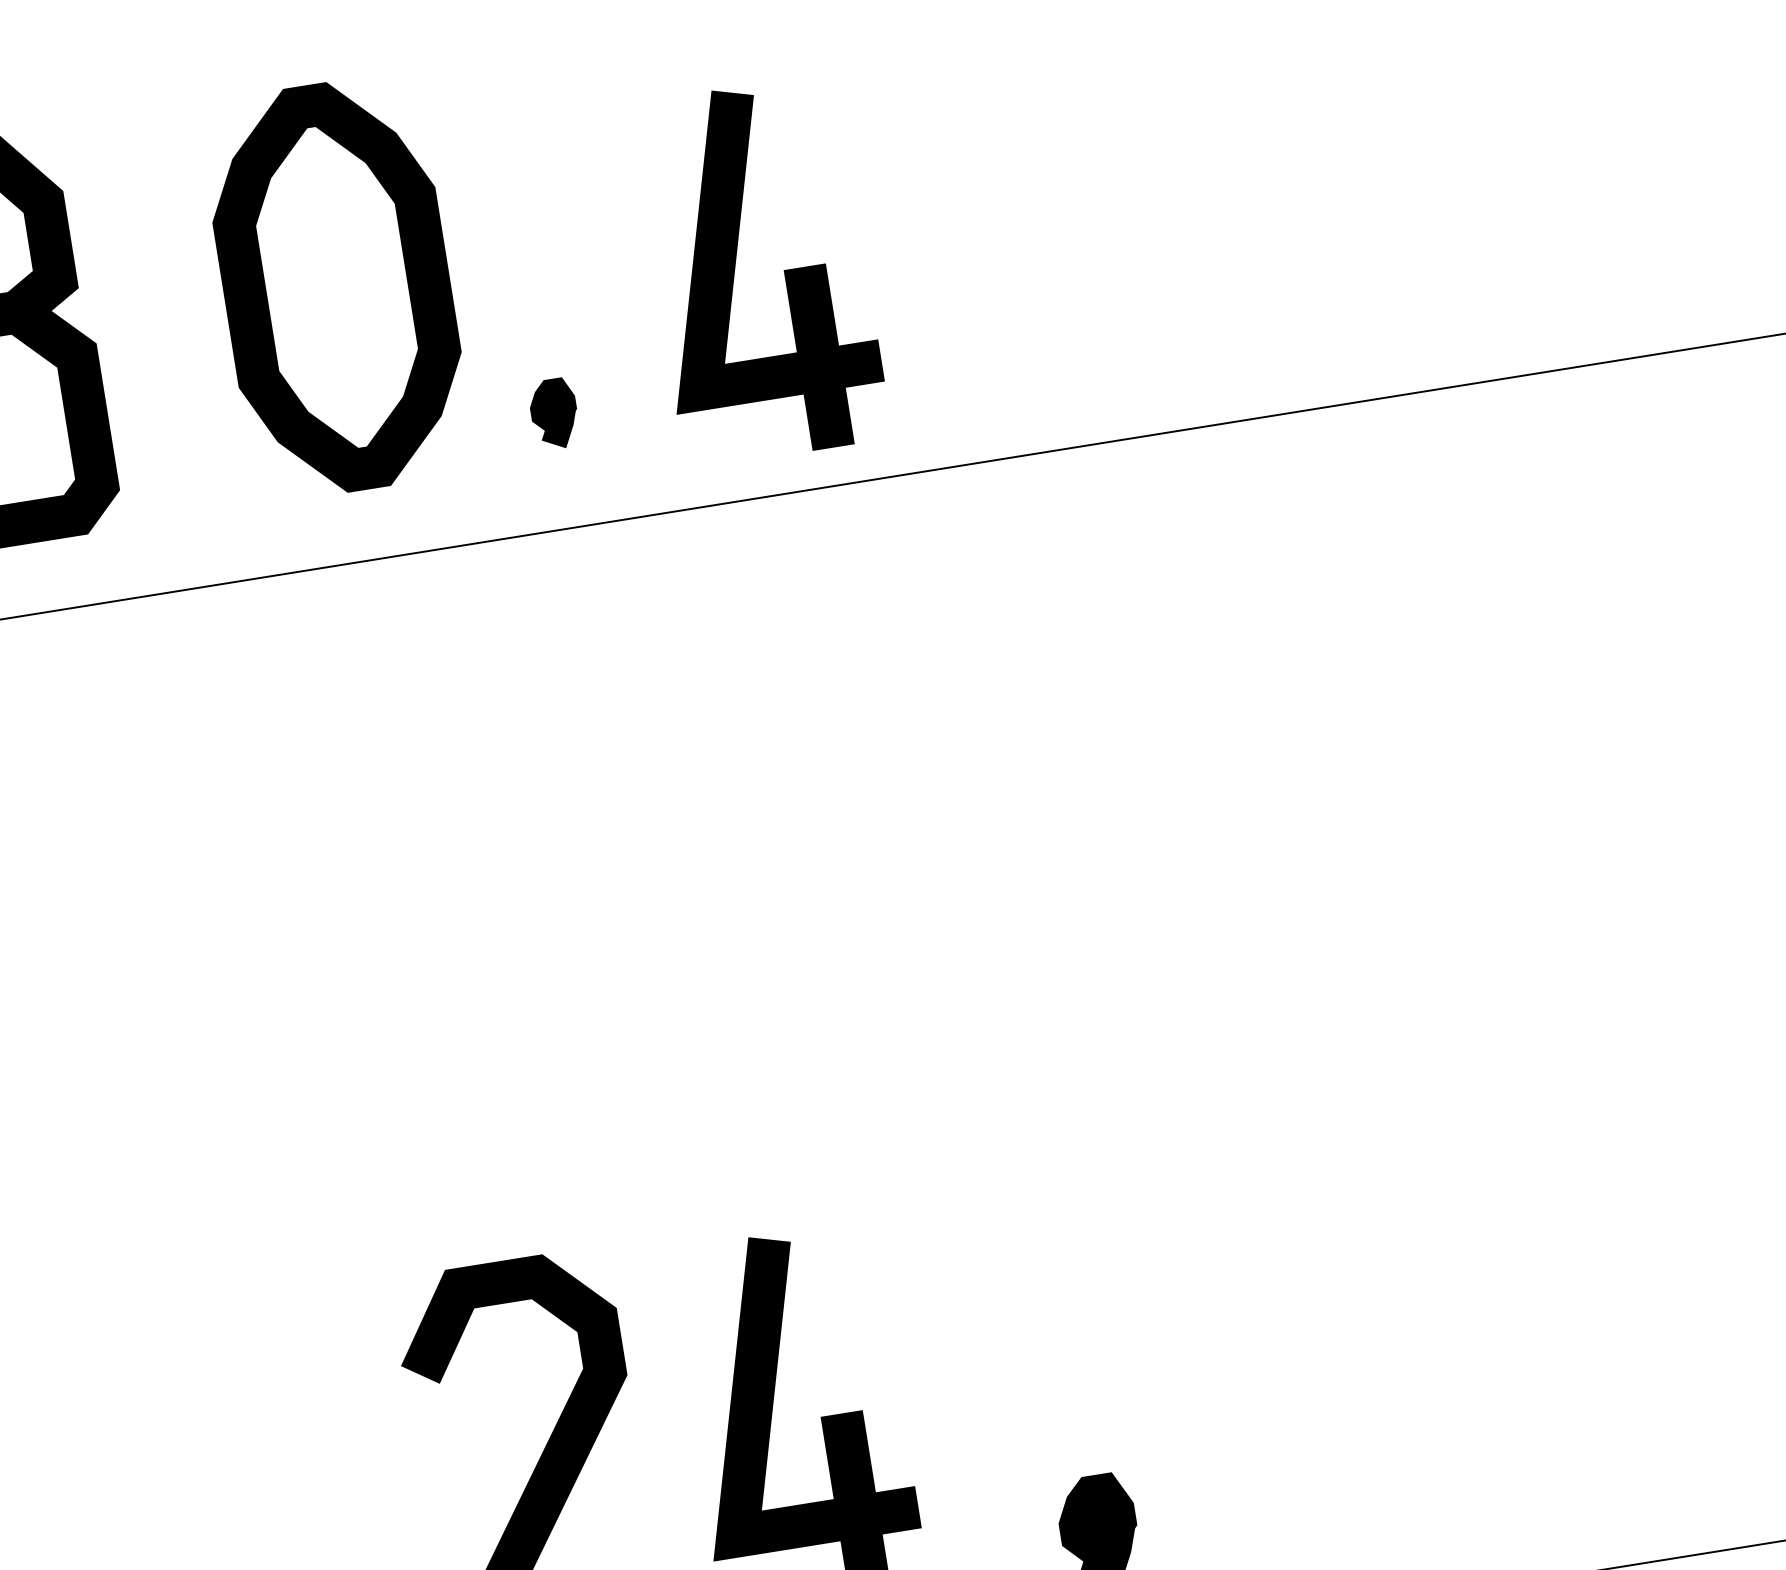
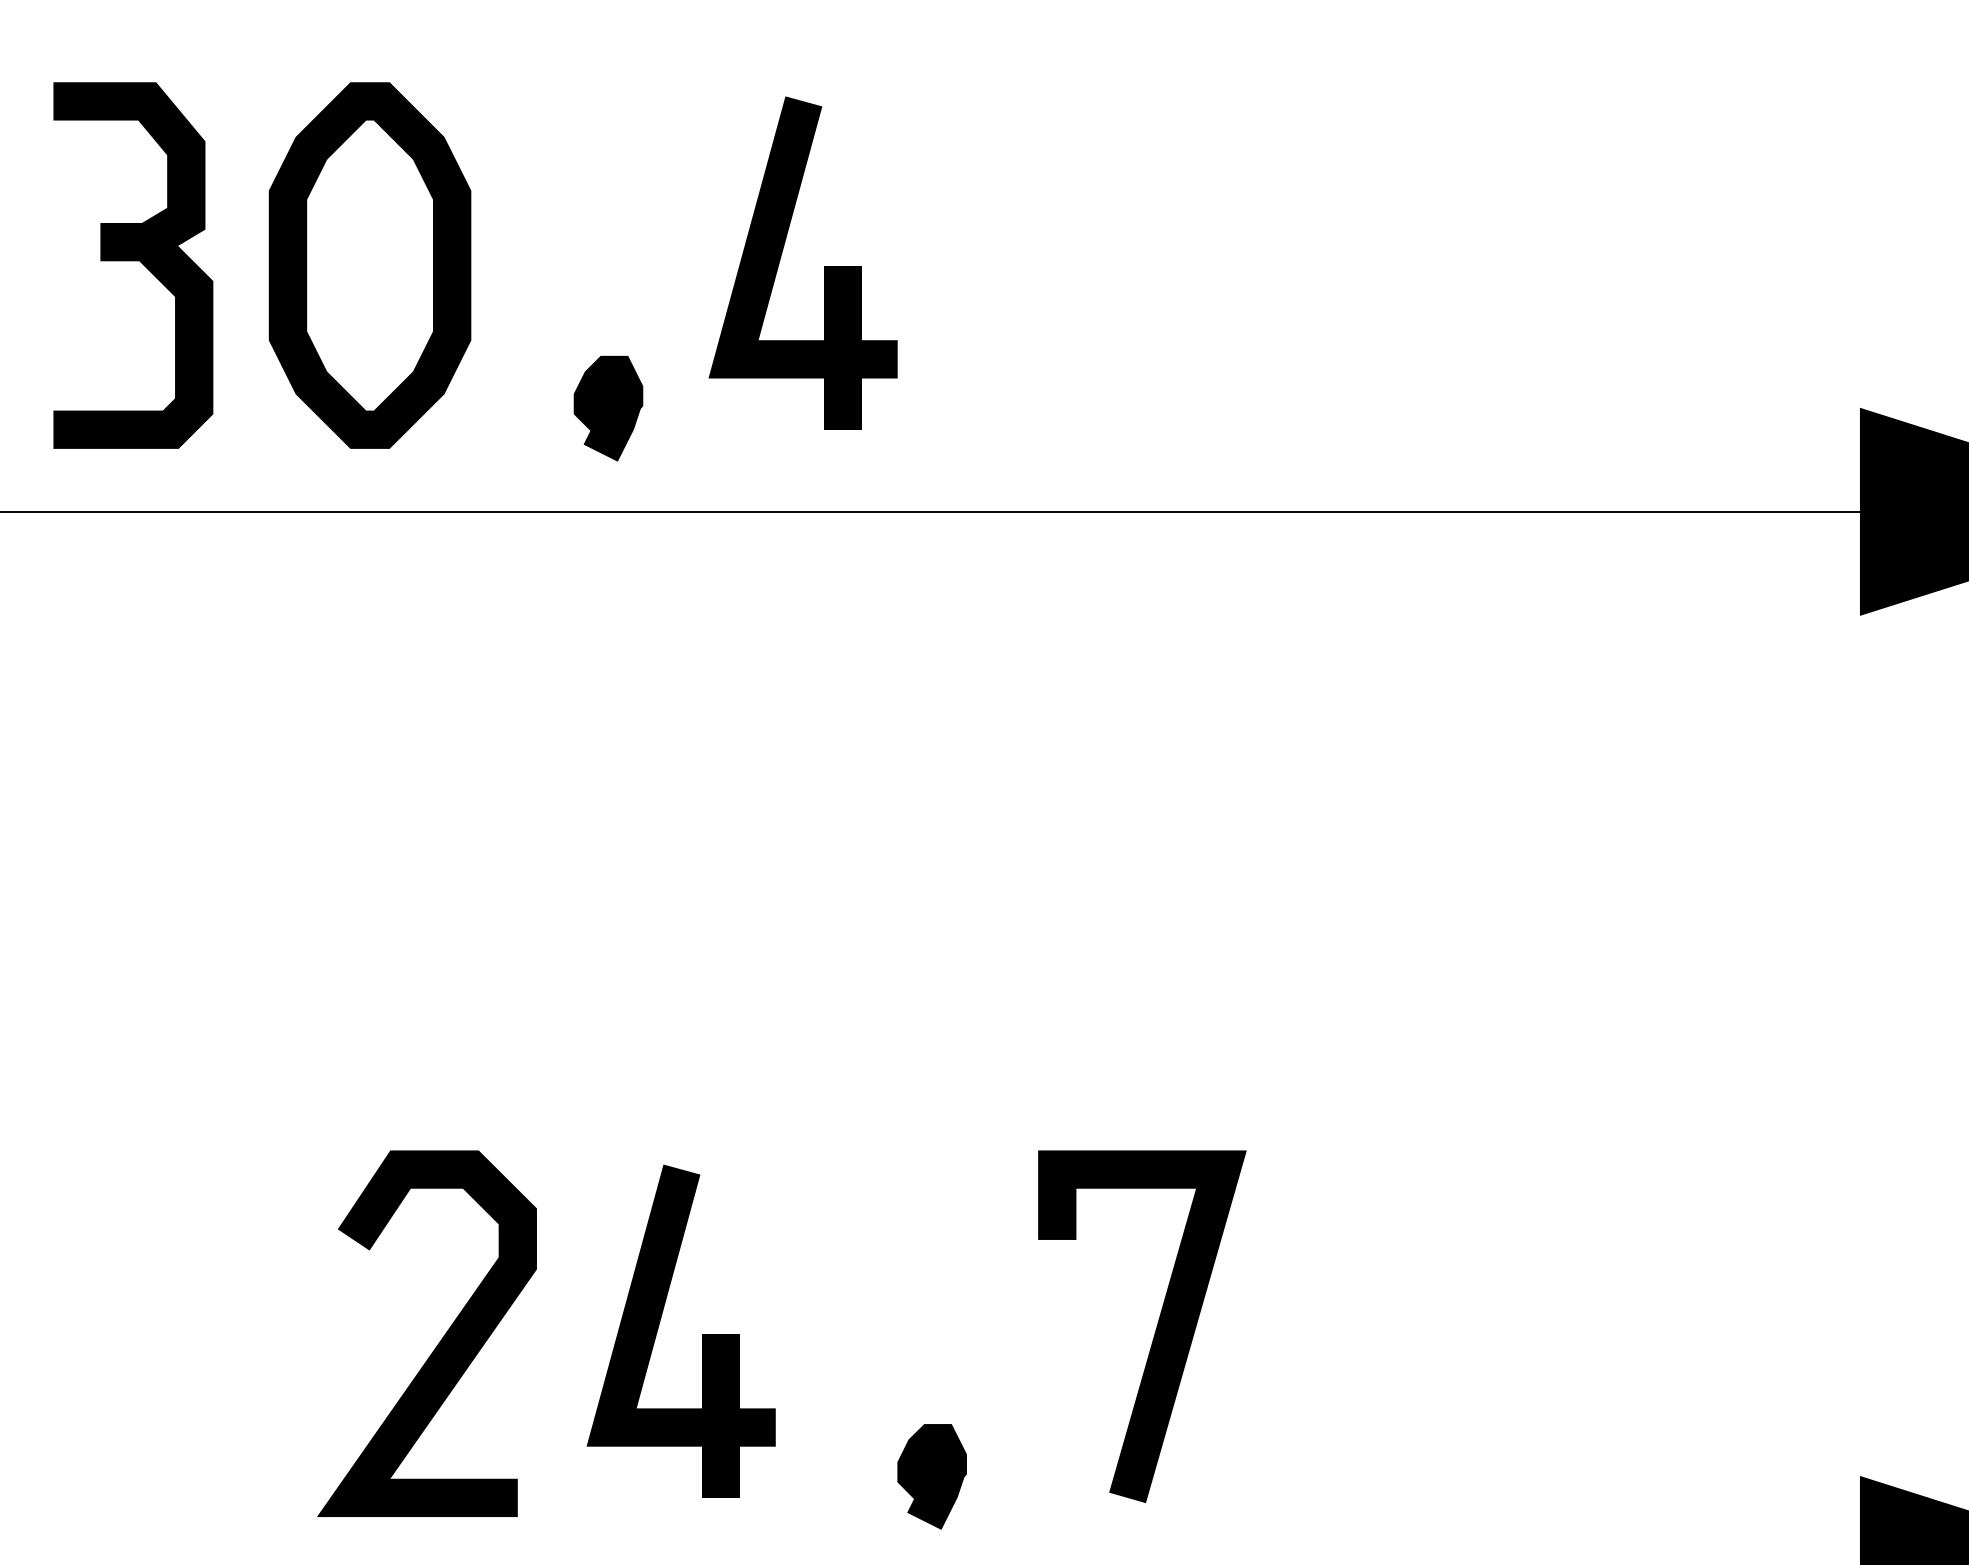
part: (735, 268) -> (781, 257), moved
part: (336, 287) -> (369, 265), moved
part: (554, 414) -> (608, 408), size x1.67
line: (1319, 1332) -> (1155, 1329), added

